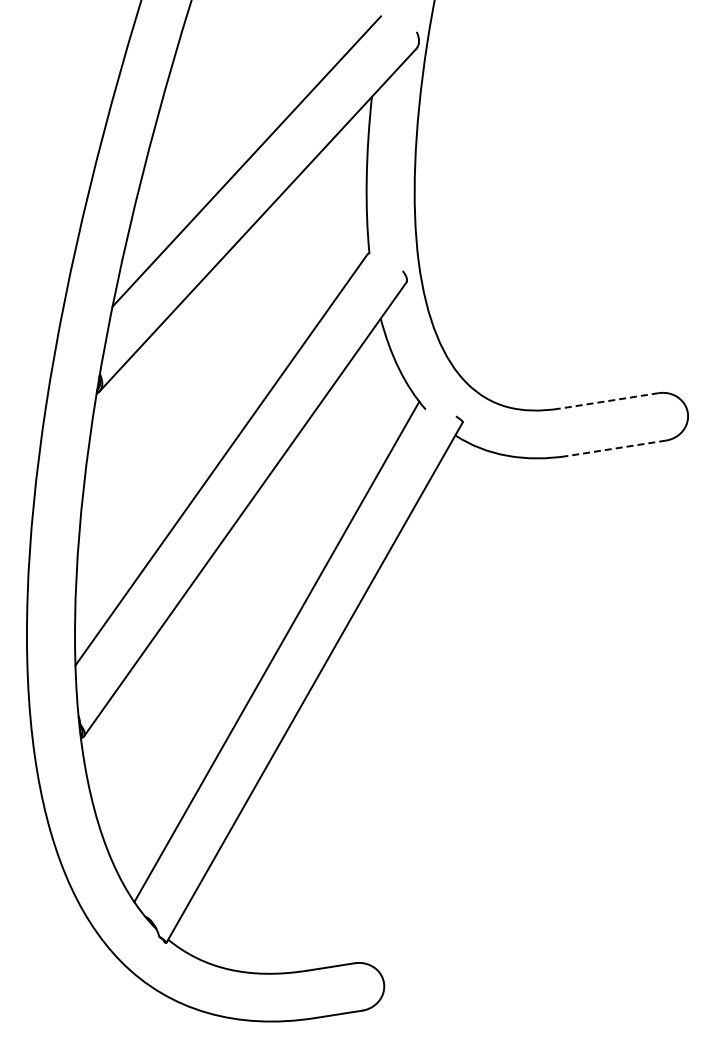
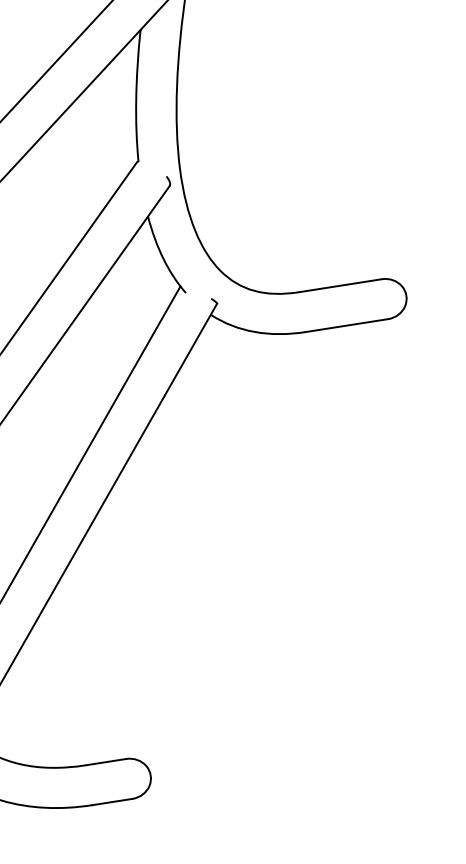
line: (609, 400) -> (340, 285), dashed -> solid
line: (617, 448) -> (347, 325), dashed -> solid

